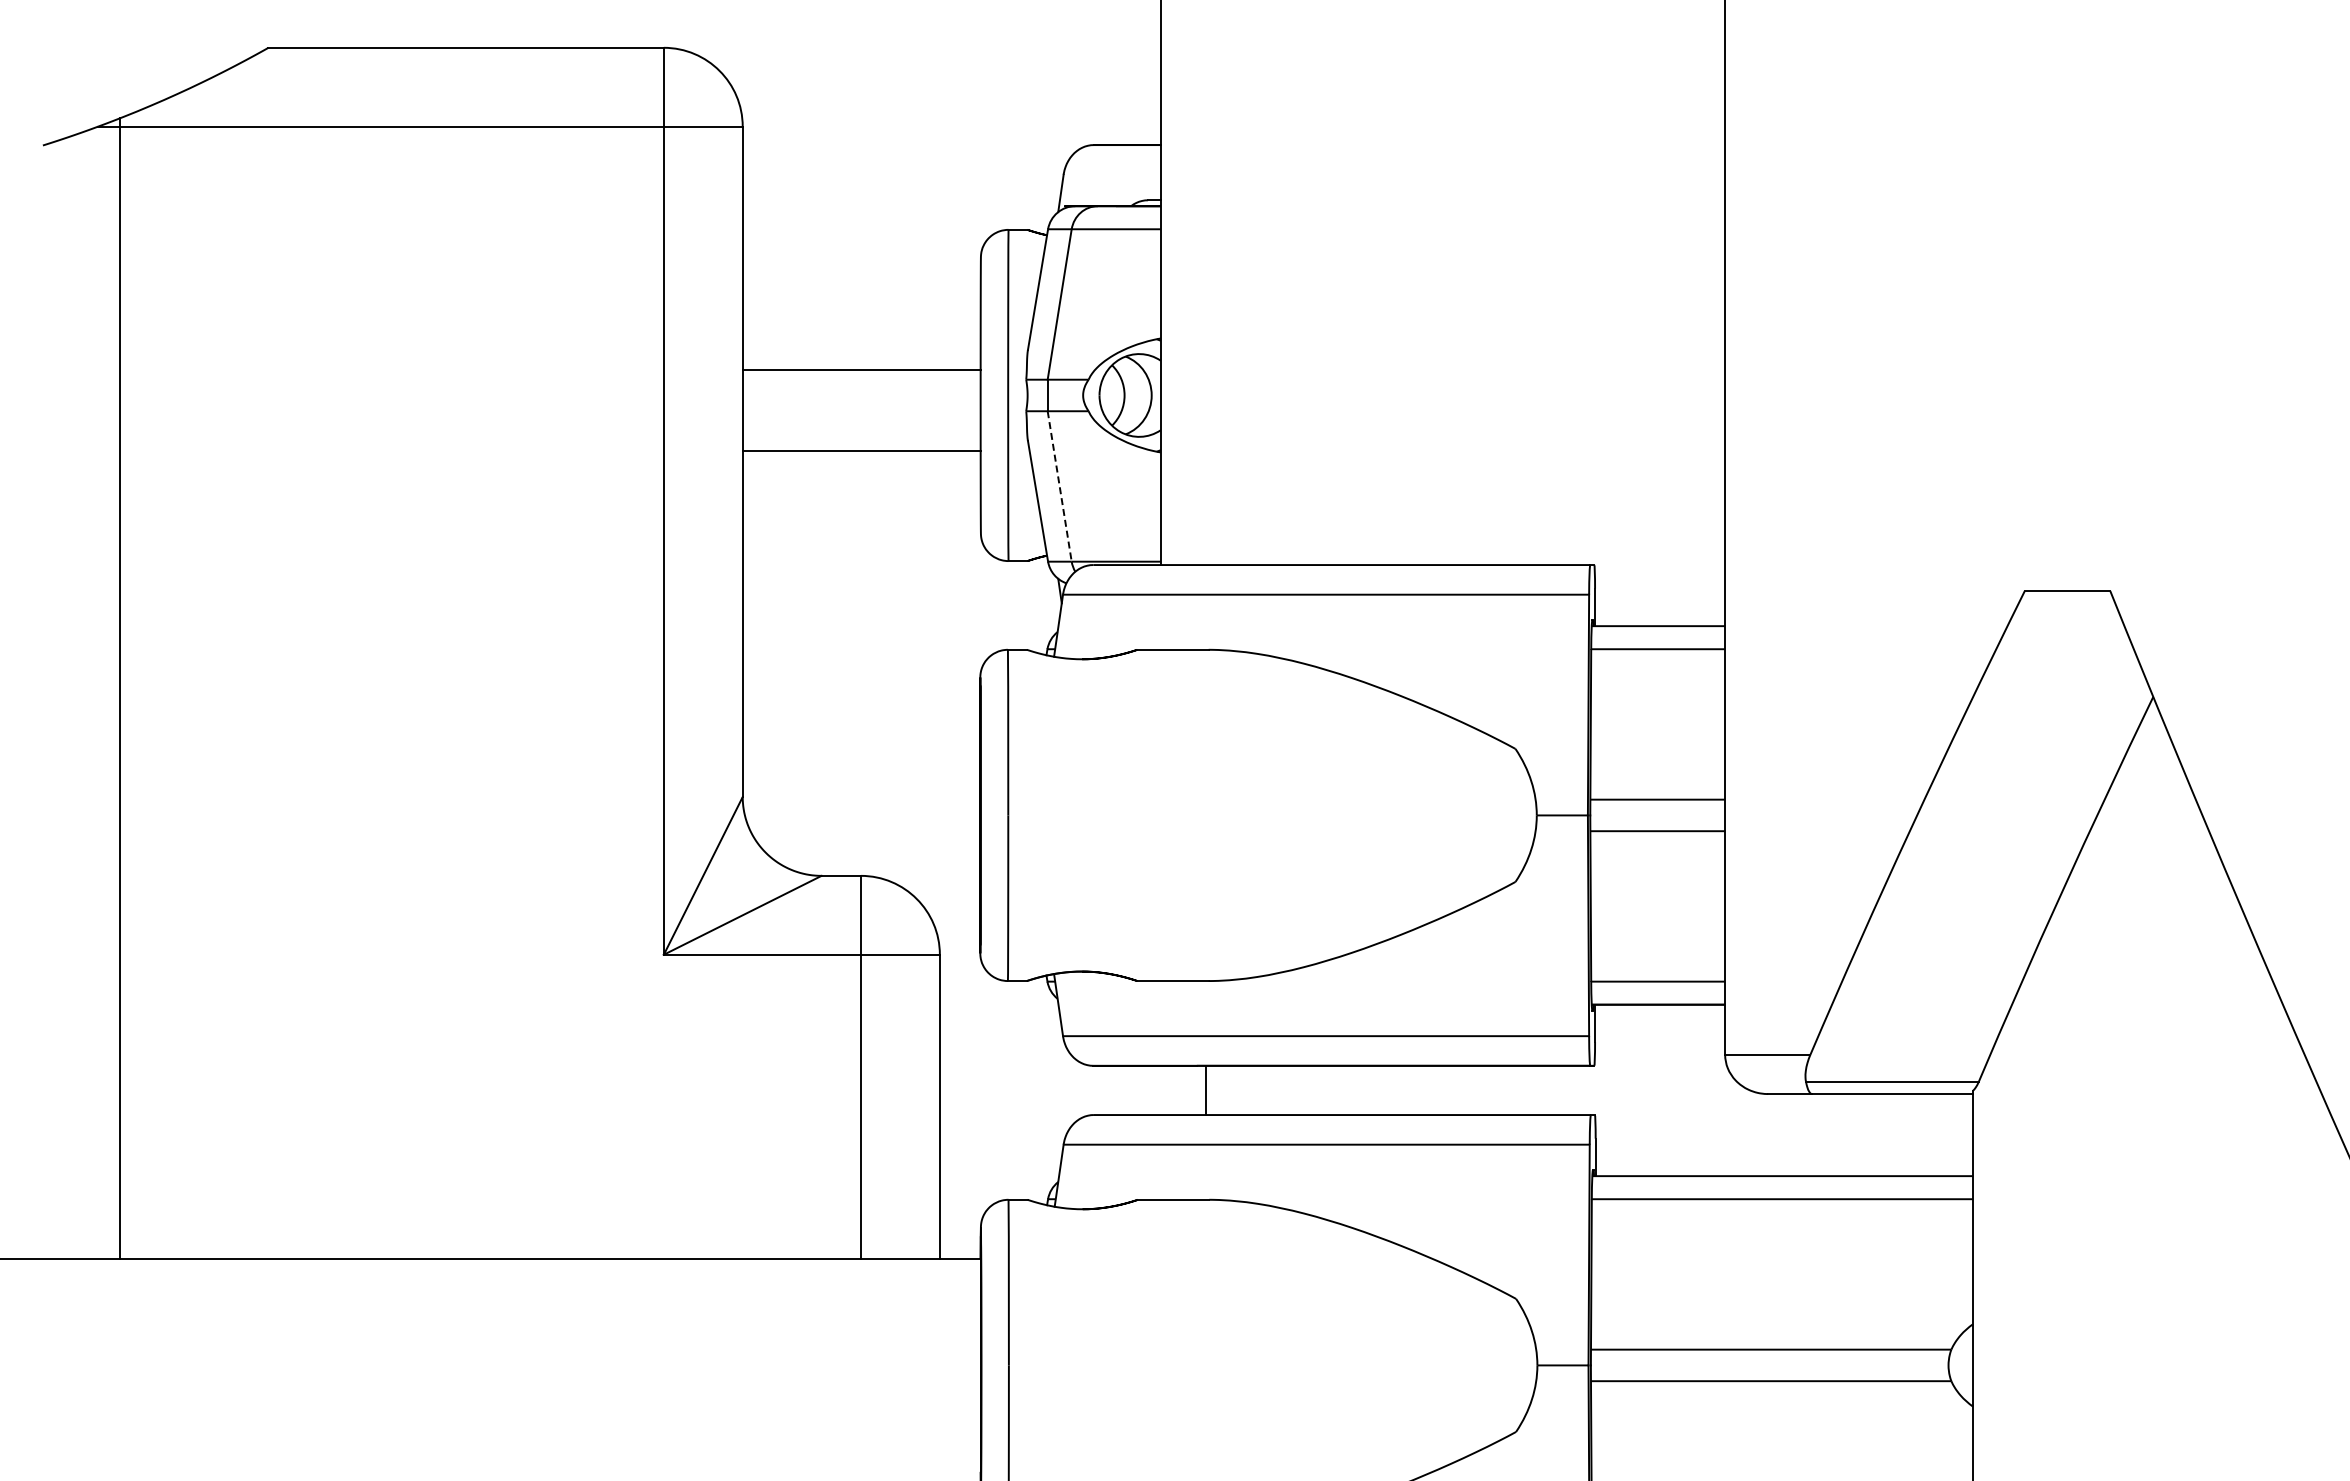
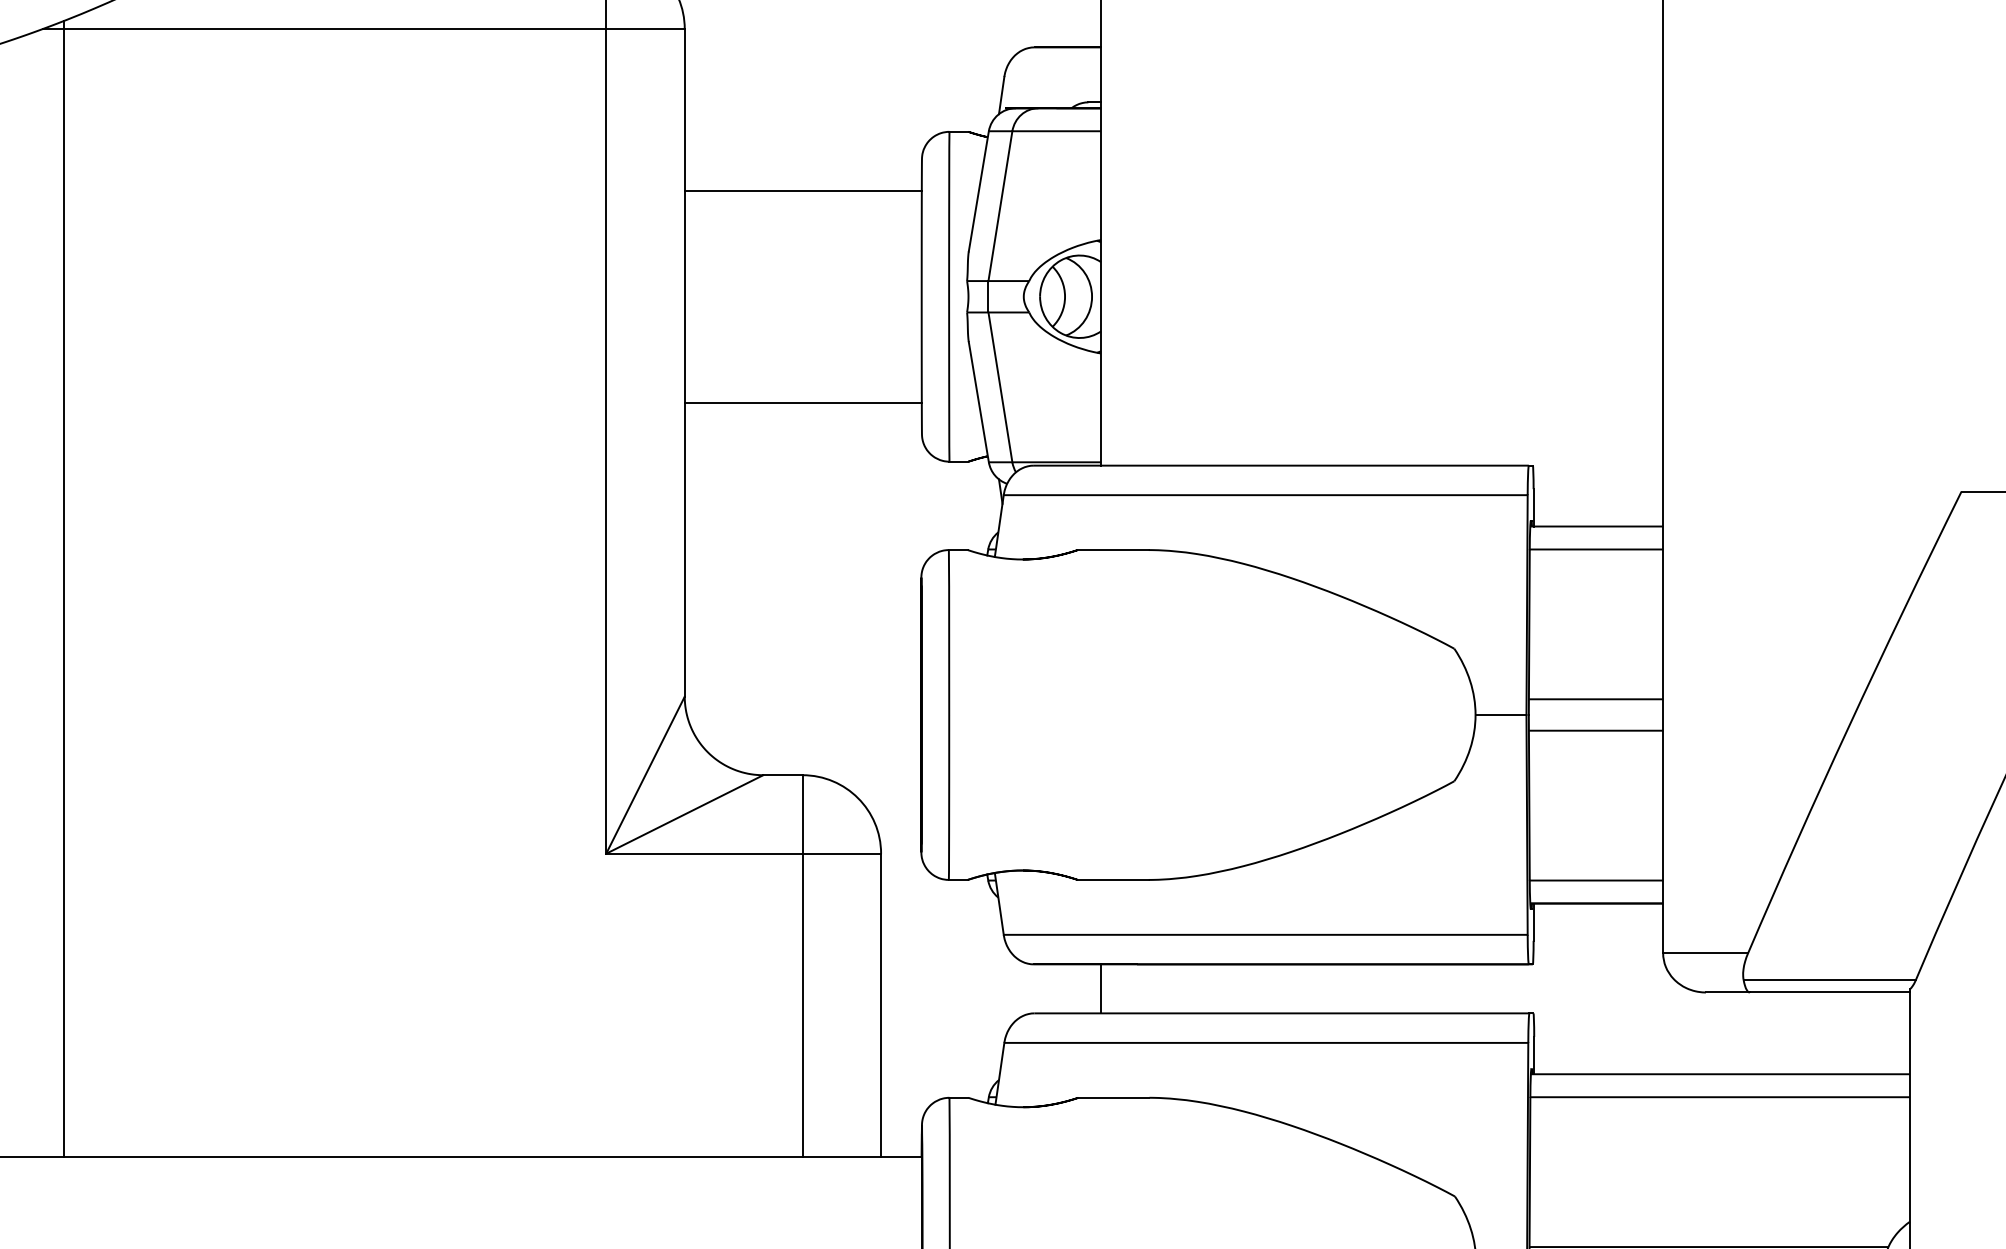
line: (861, 370) -> (803, 191), moved
line: (861, 450) -> (803, 402), moved
line: (1059, 486) -> (1000, 387), dashed -> solid
line: (1205, 1090) -> (1100, 988), moved

